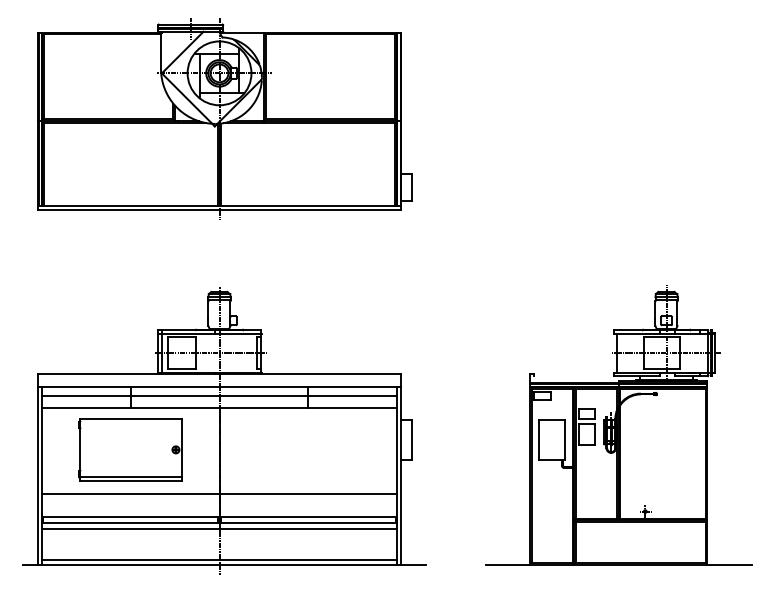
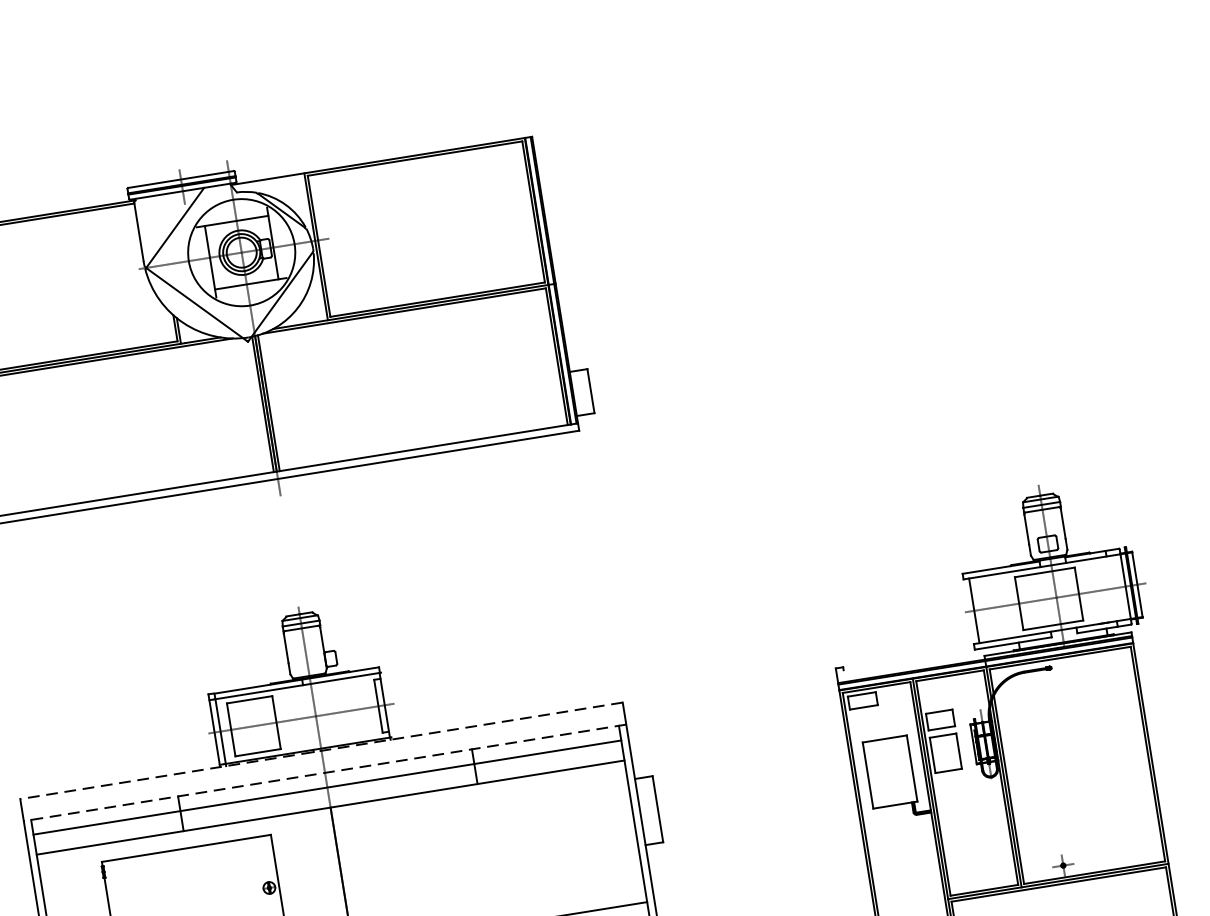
line: (219, 374) -> (321, 751), solid -> dashed
line: (219, 387) -> (324, 773), solid -> dashed

